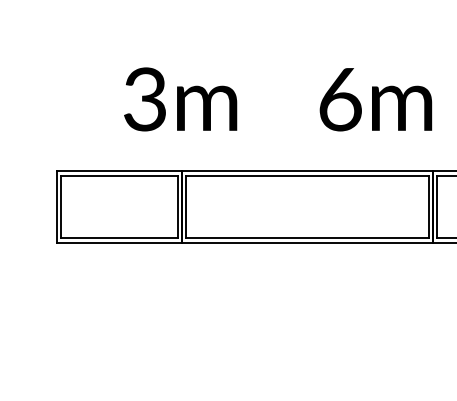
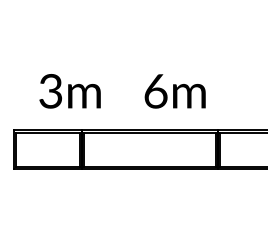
text: (179, 99) -> (69, 91), moved
text: (374, 99) -> (174, 91), moved

